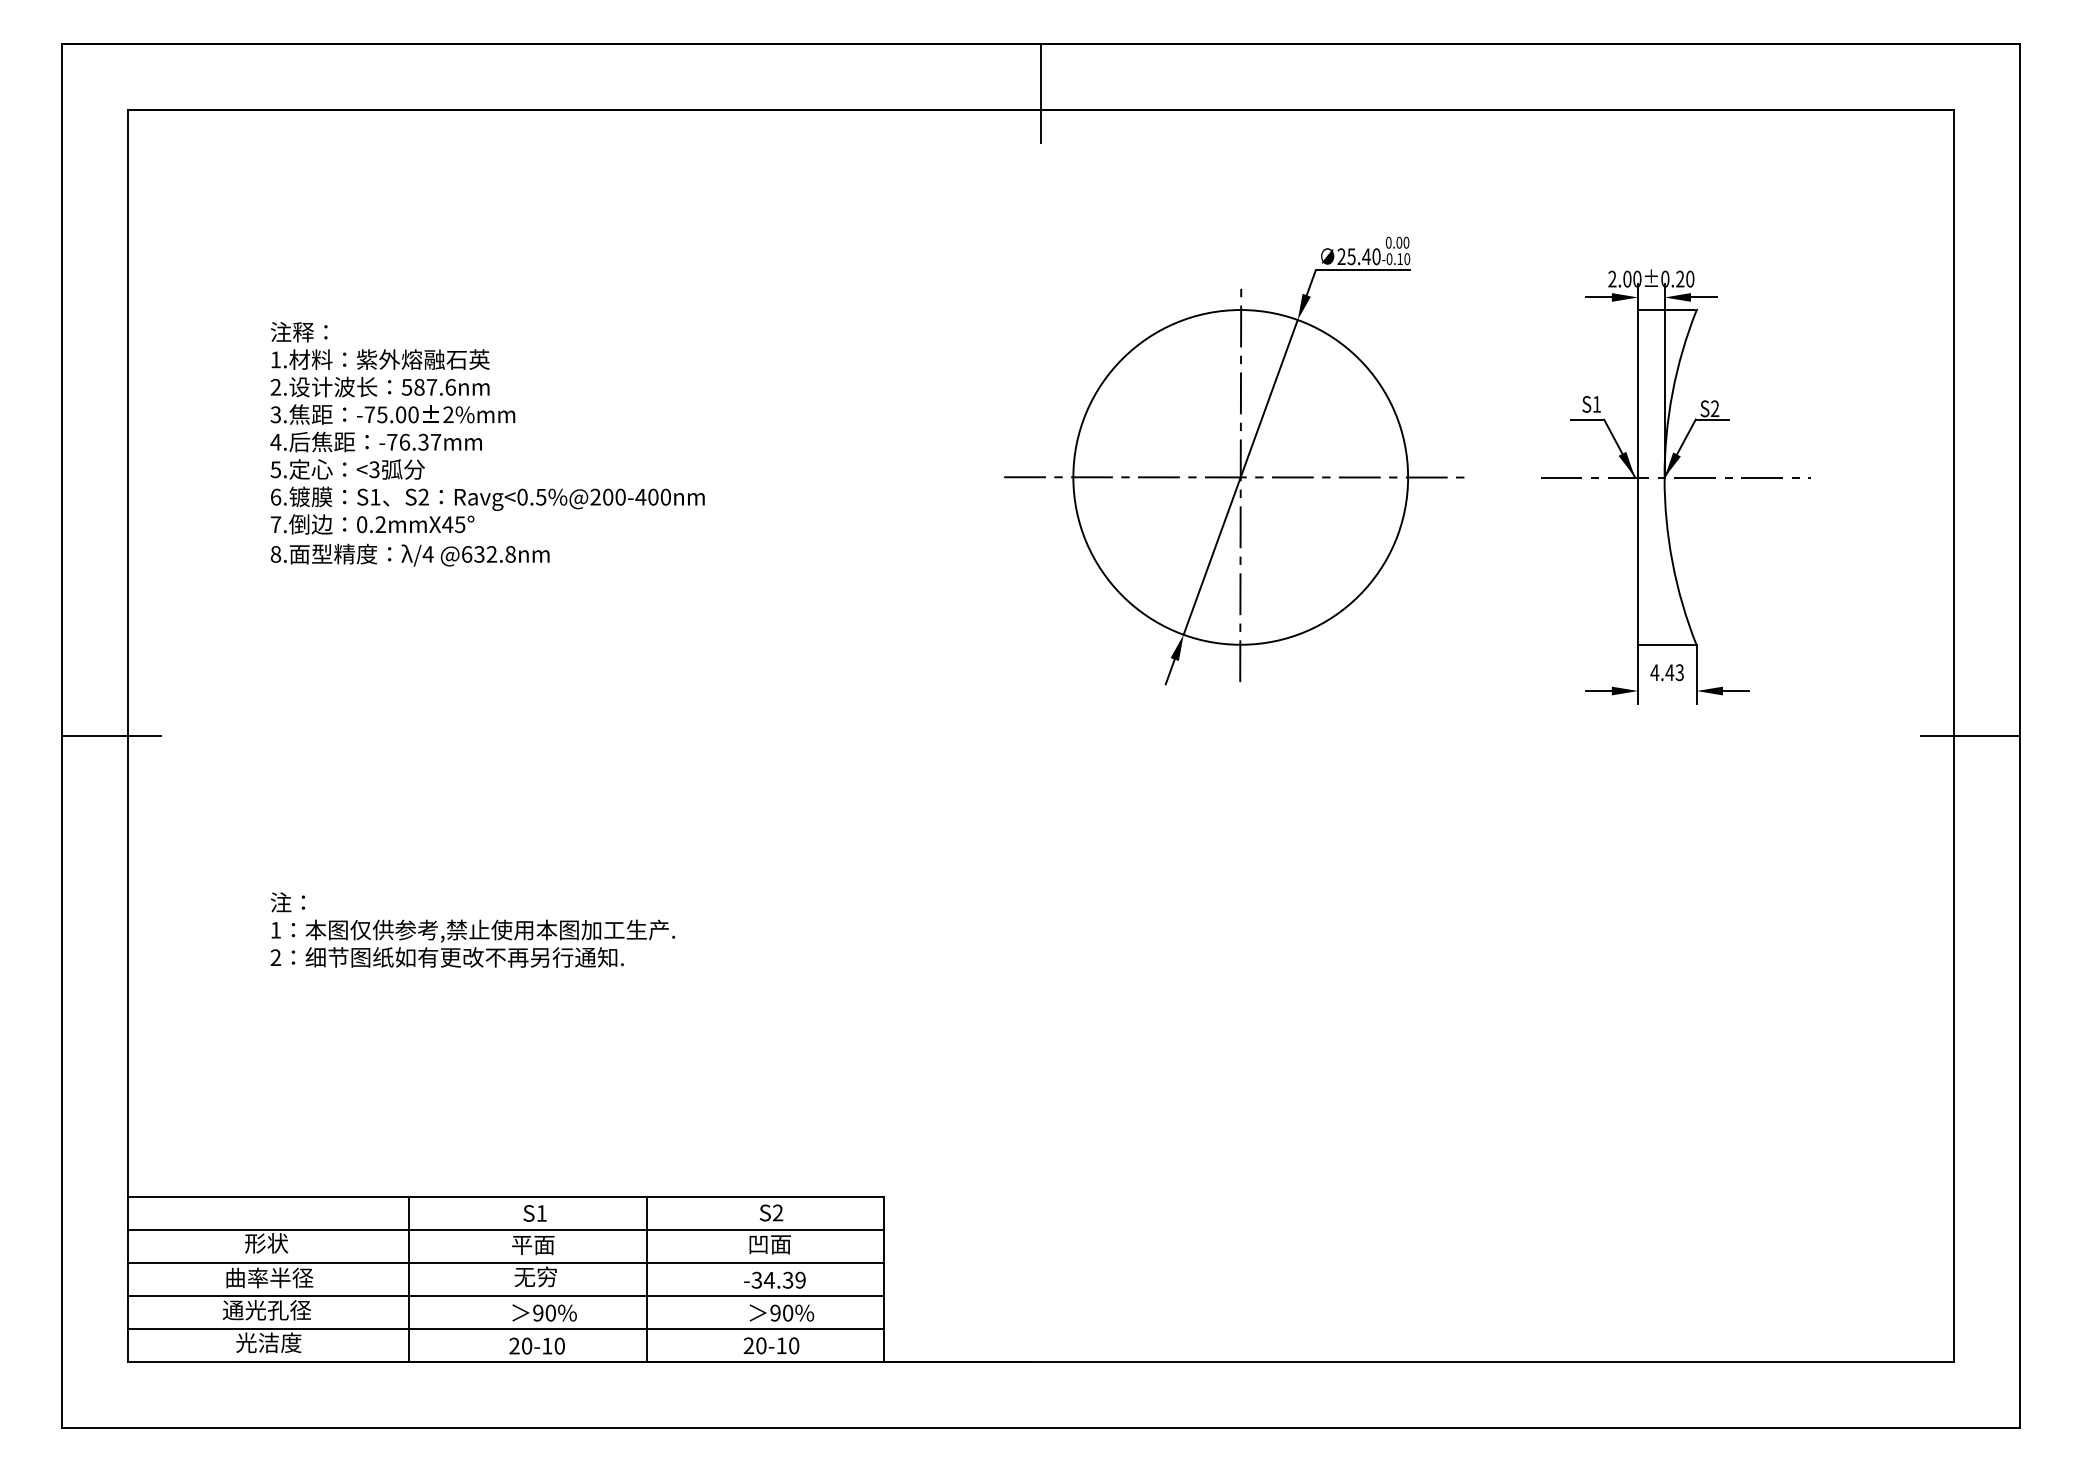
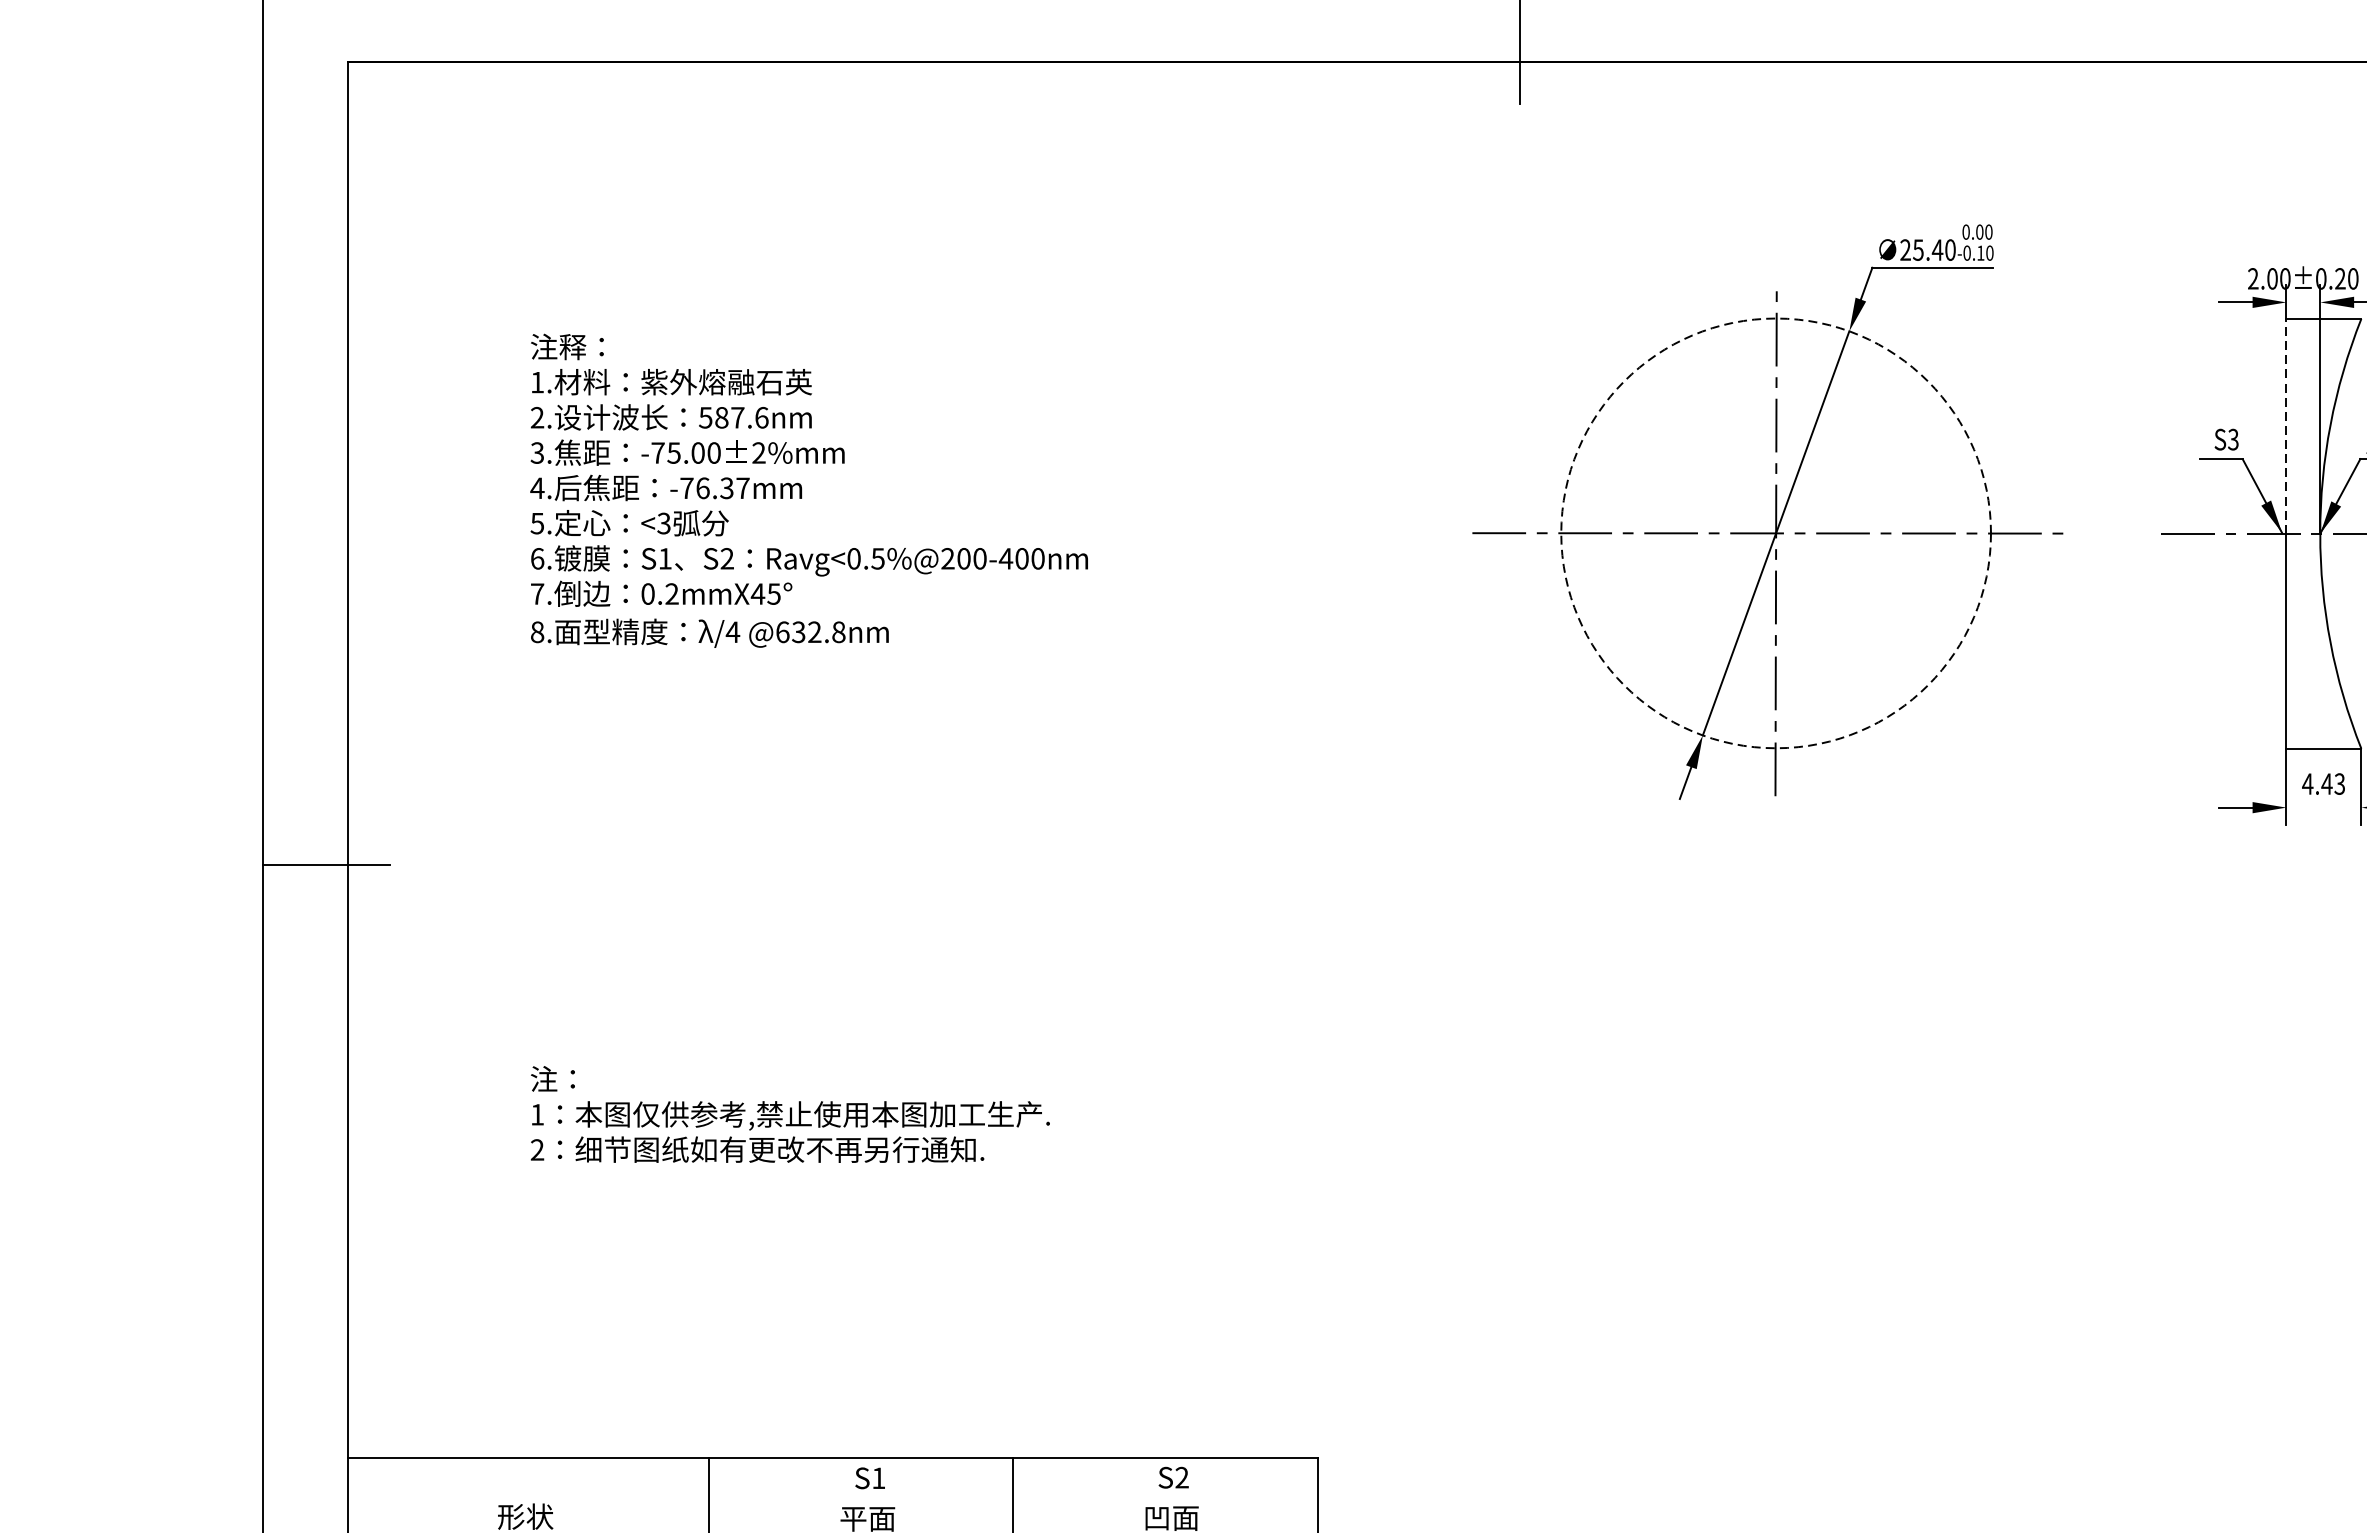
line: (1638, 394) -> (2286, 426), solid -> dashed
text: (1596, 404) -> (2232, 439), S1 -> S3
circle: (1240, 477) -> (1775, 533), solid -> dashed
line: (505, 1230) -> (832, 1500), removed

